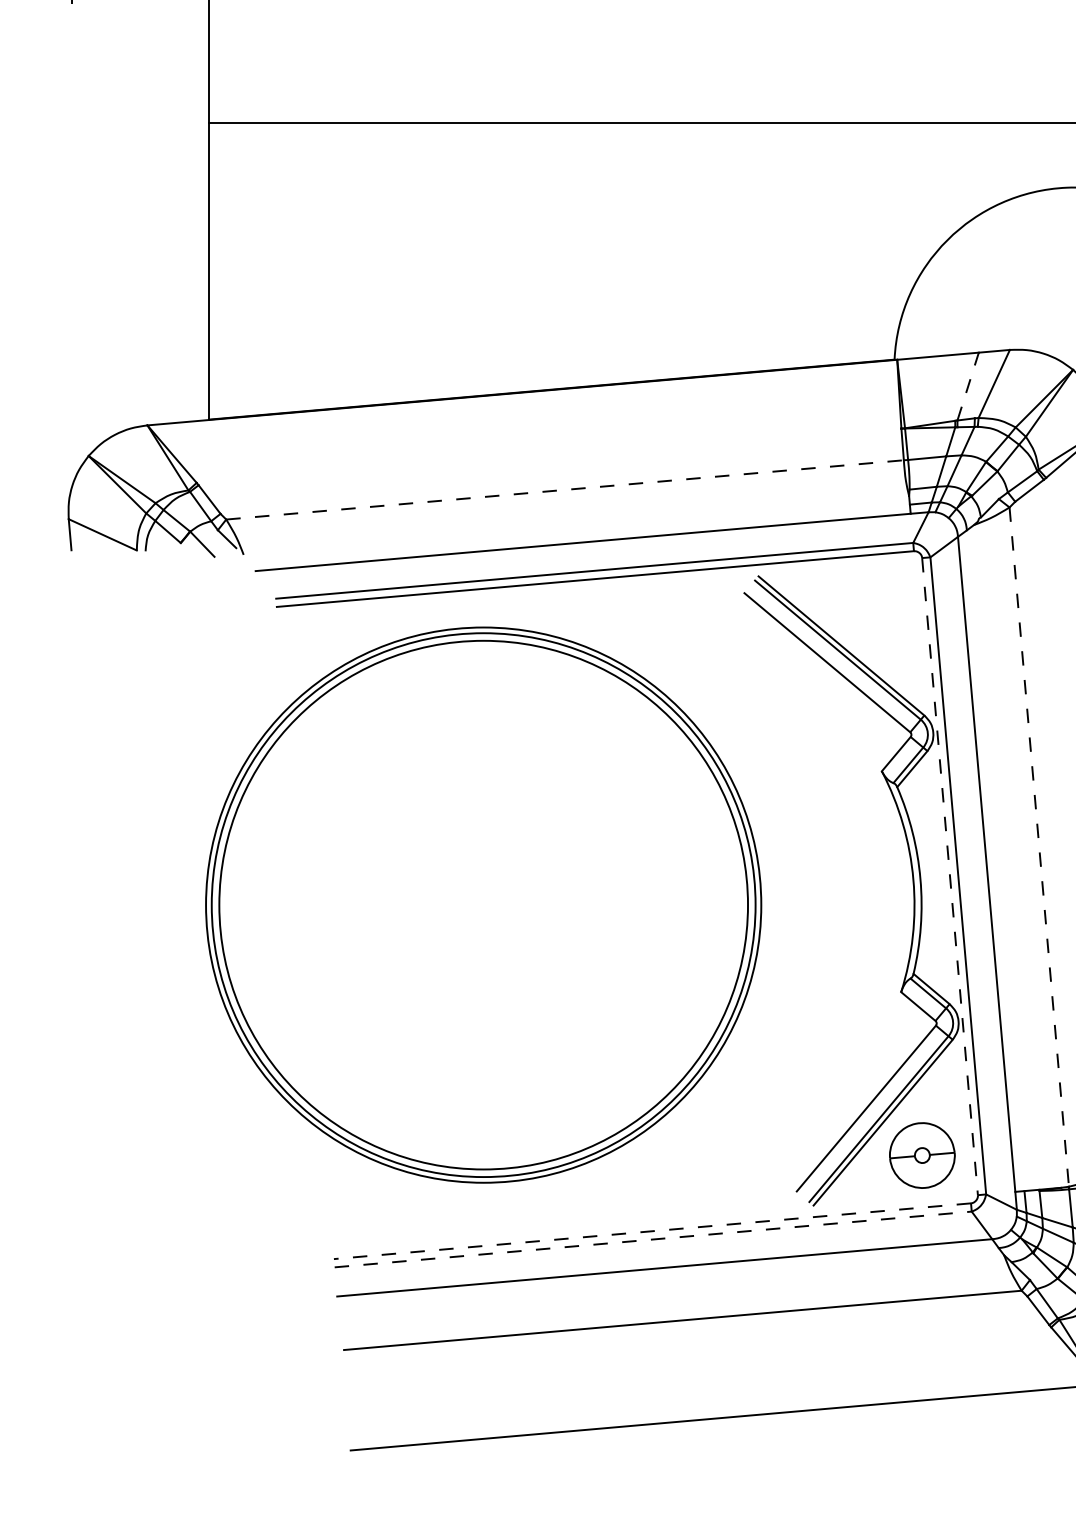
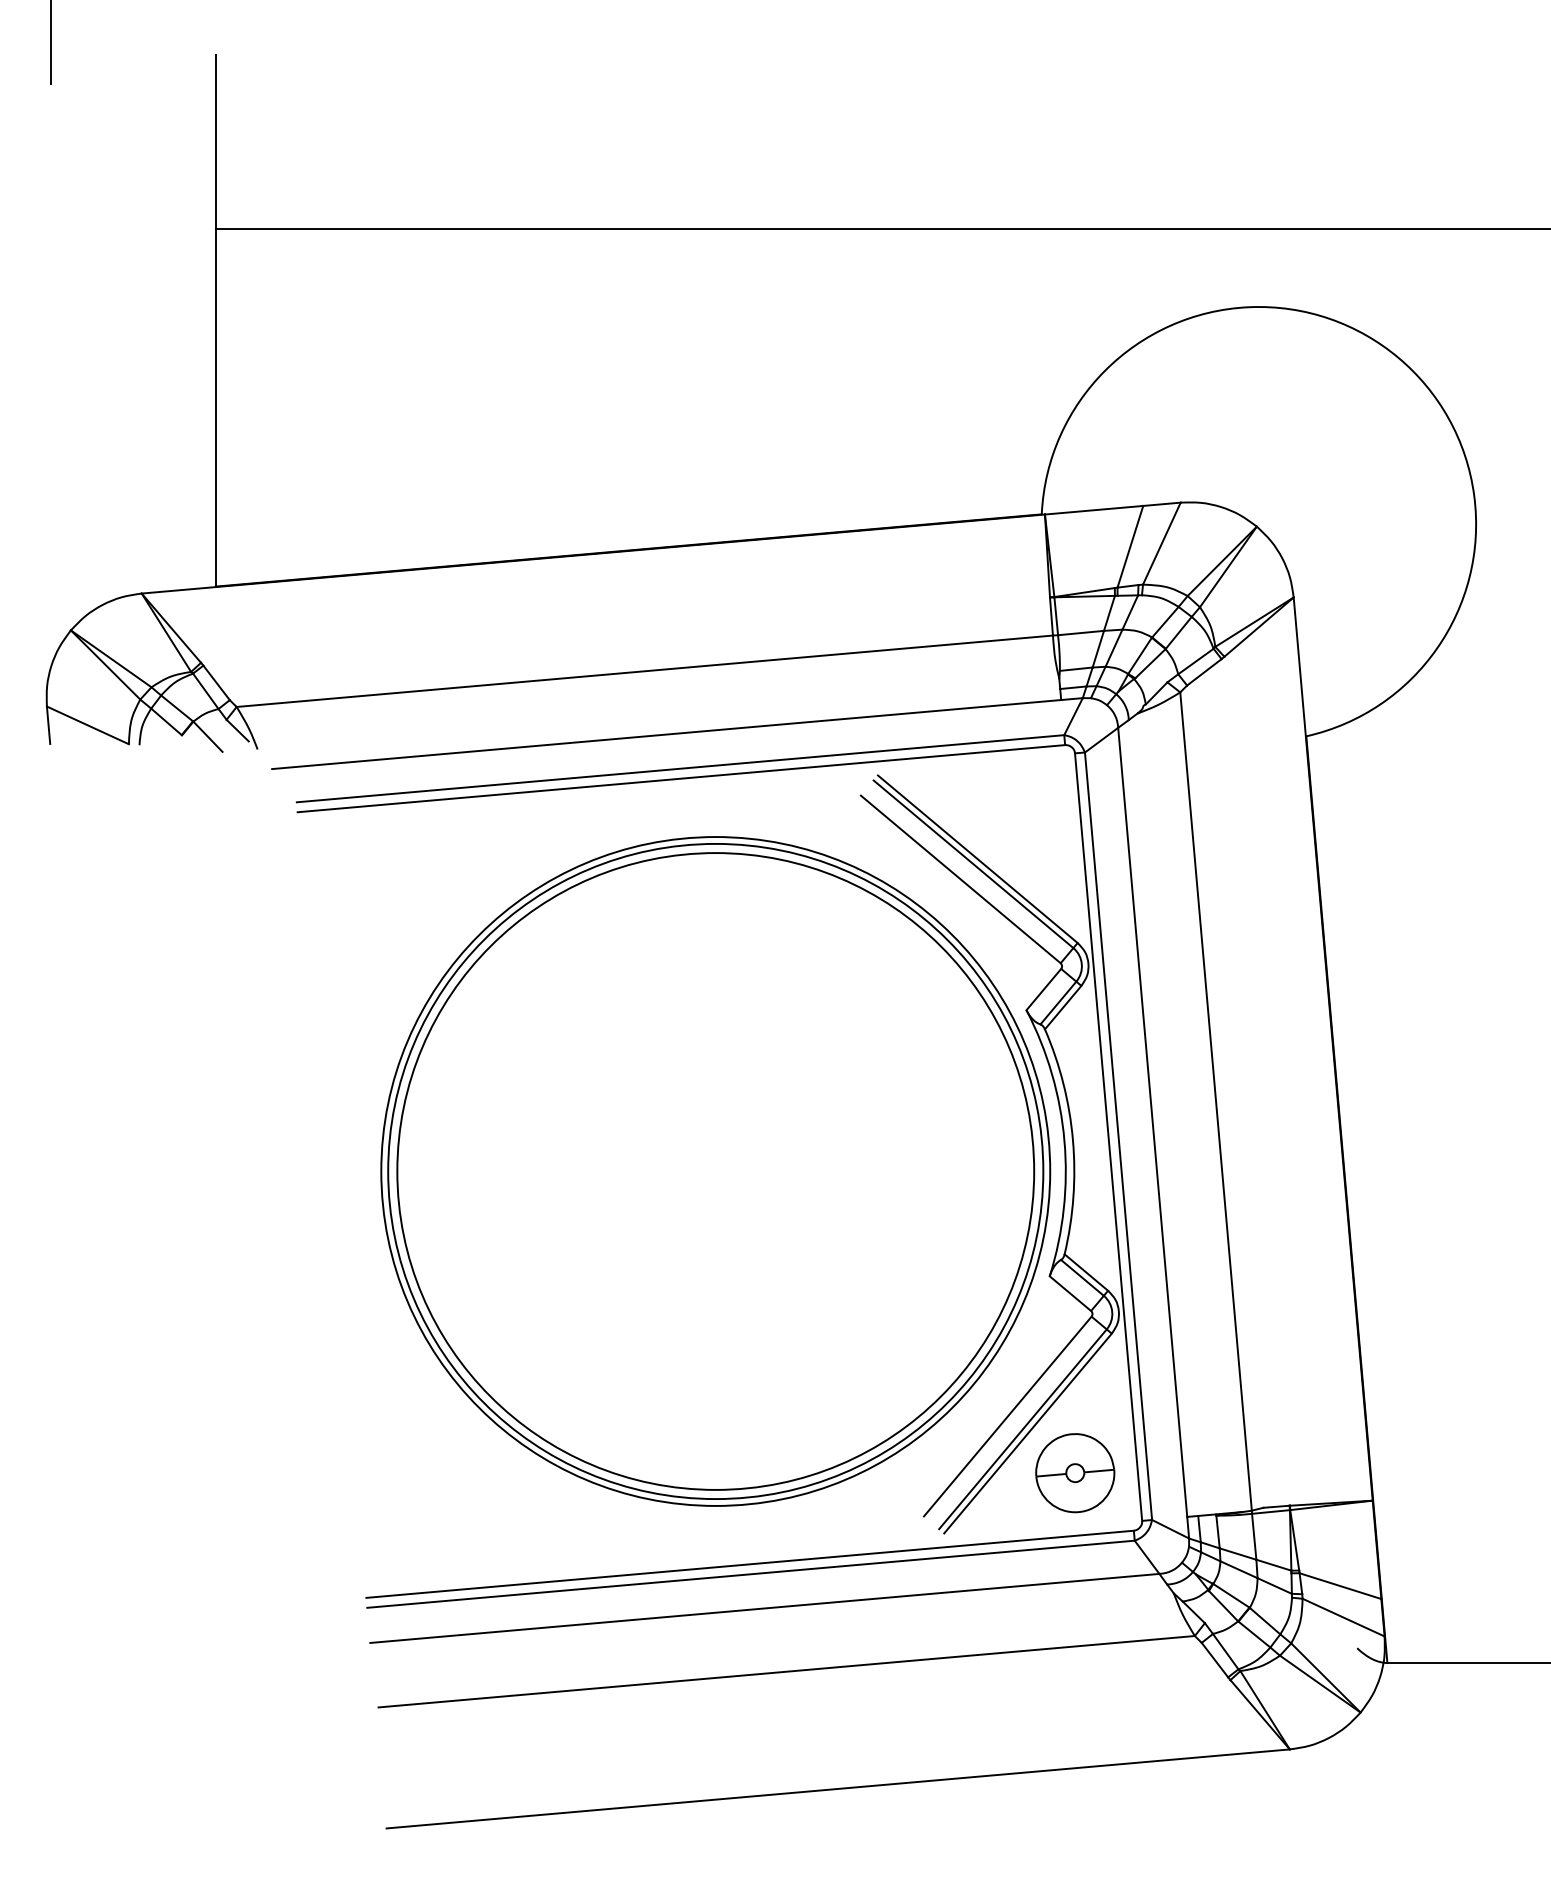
line: (968, 386) -> (1130, 546), dashed -> solid
line: (564, 490) -> (644, 671), dashed -> solid
line: (1039, 847) -> (1216, 1101), dashed -> solid
line: (949, 876) -> (1108, 1137), dashed -> solid
part: (483, 905) -> (715, 1171), moved
line: (651, 1231) -> (749, 1564), dashed -> solid
line: (653, 1239) -> (751, 1574), dashed -> solid

